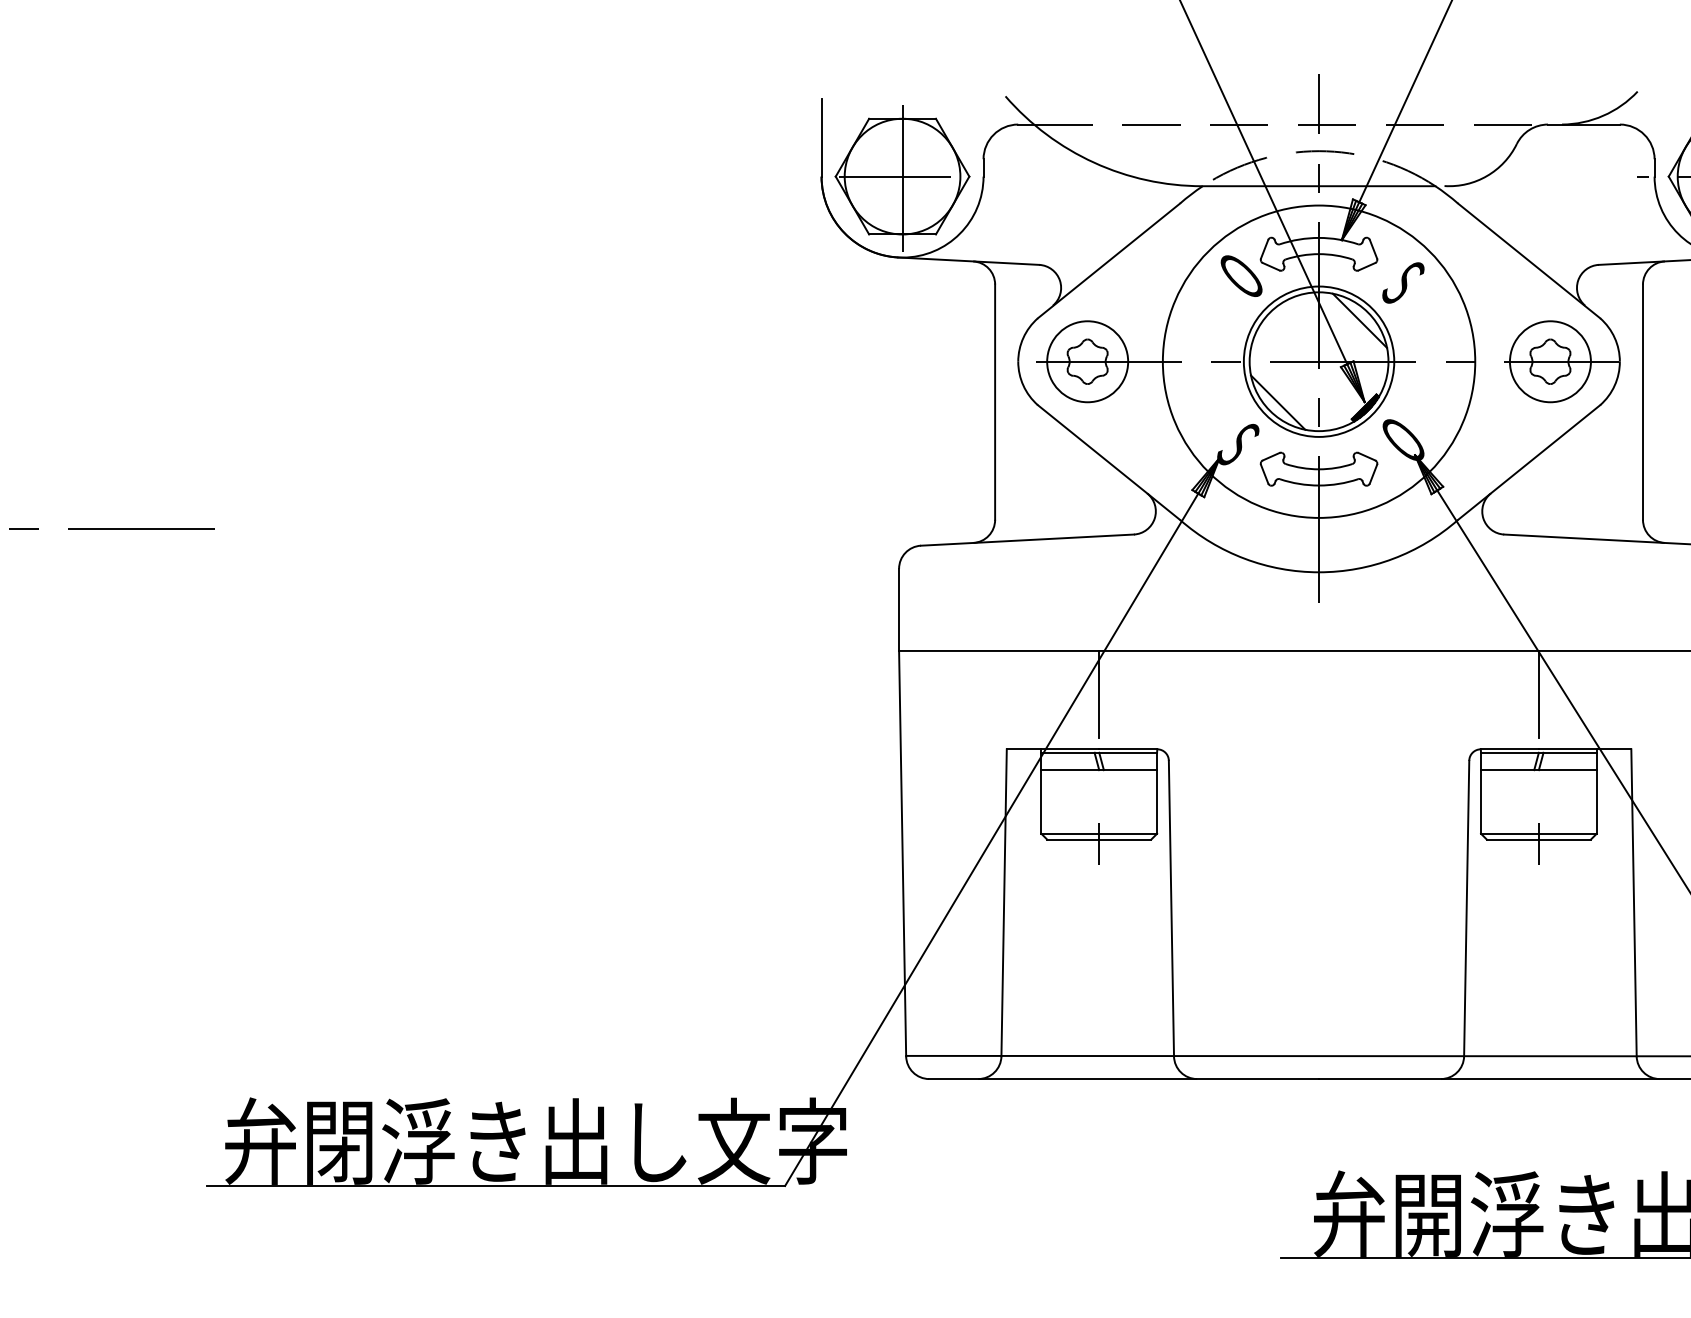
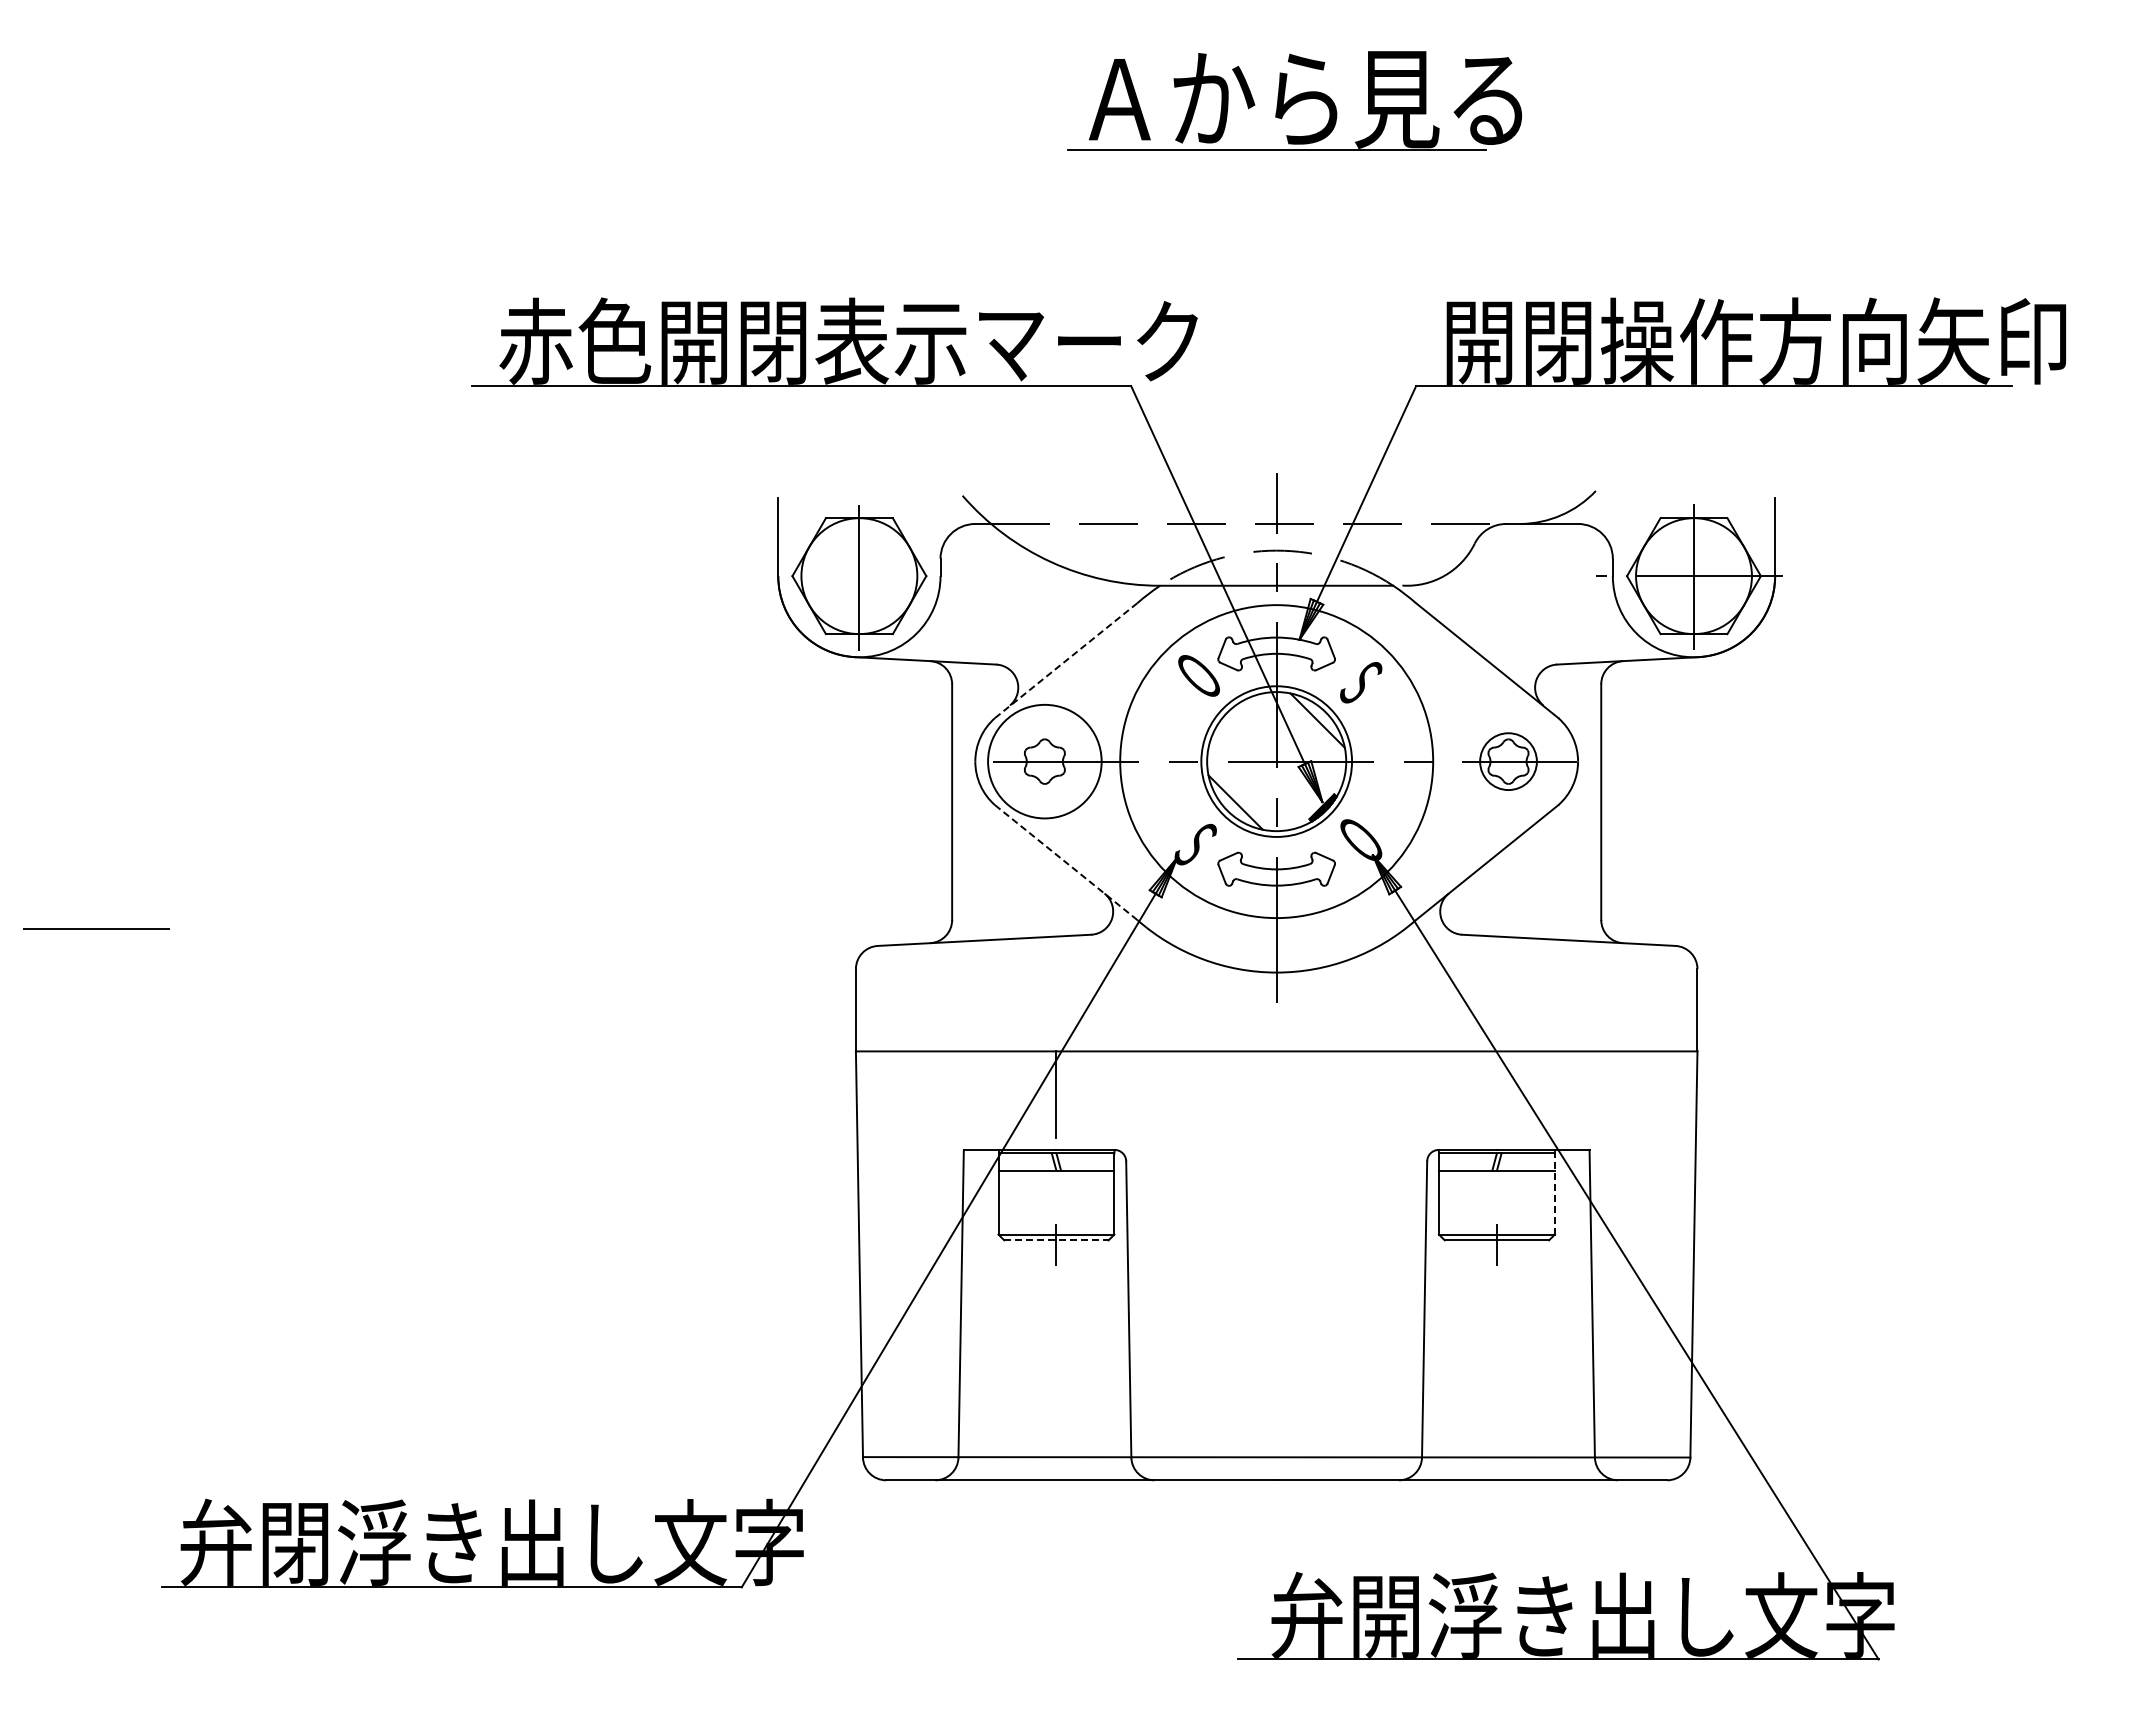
line: (894, 176) -> (851, 576), removed
line: (1109, 260) -> (1066, 660), solid -> dashed
circle: (1087, 361) -> (1044, 761), size x1.4
circle: (1550, 361) -> (1508, 761), size x0.7
line: (1109, 462) -> (1066, 862), solid -> dashed
line: (1538, 693) -> (1496, 1094), removed
line: (1596, 792) -> (1554, 1193), solid -> dashed
line: (1099, 839) -> (1056, 1240), solid -> dashed

